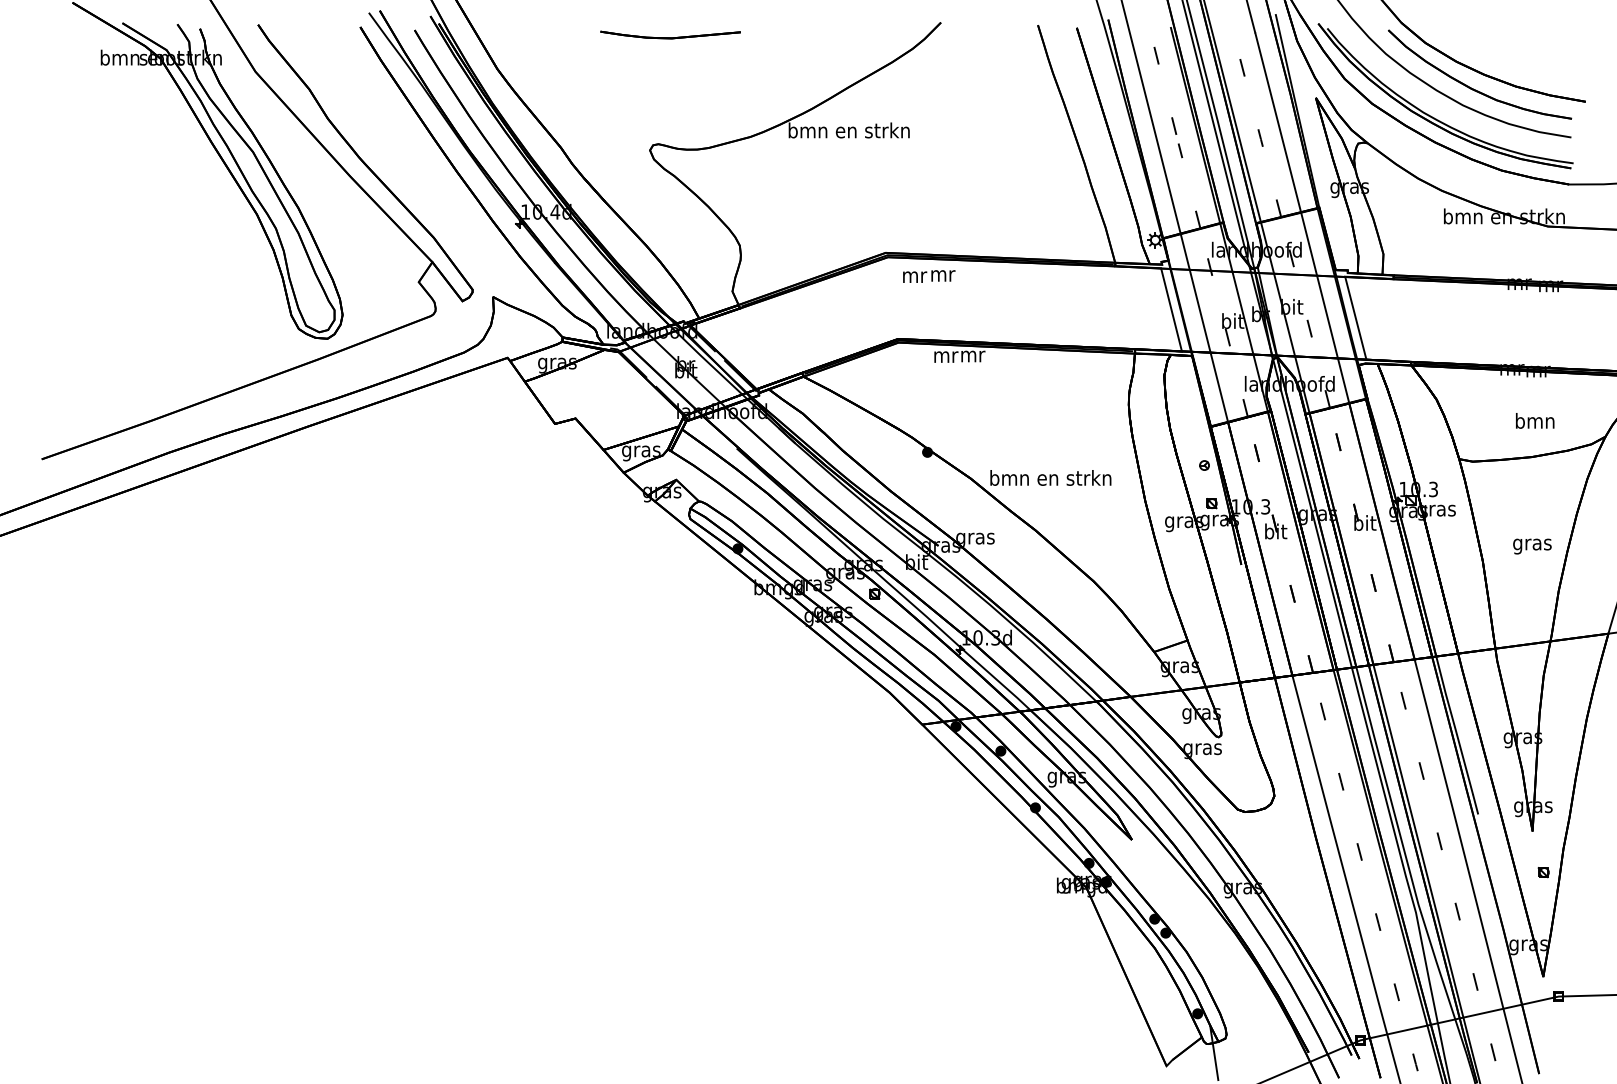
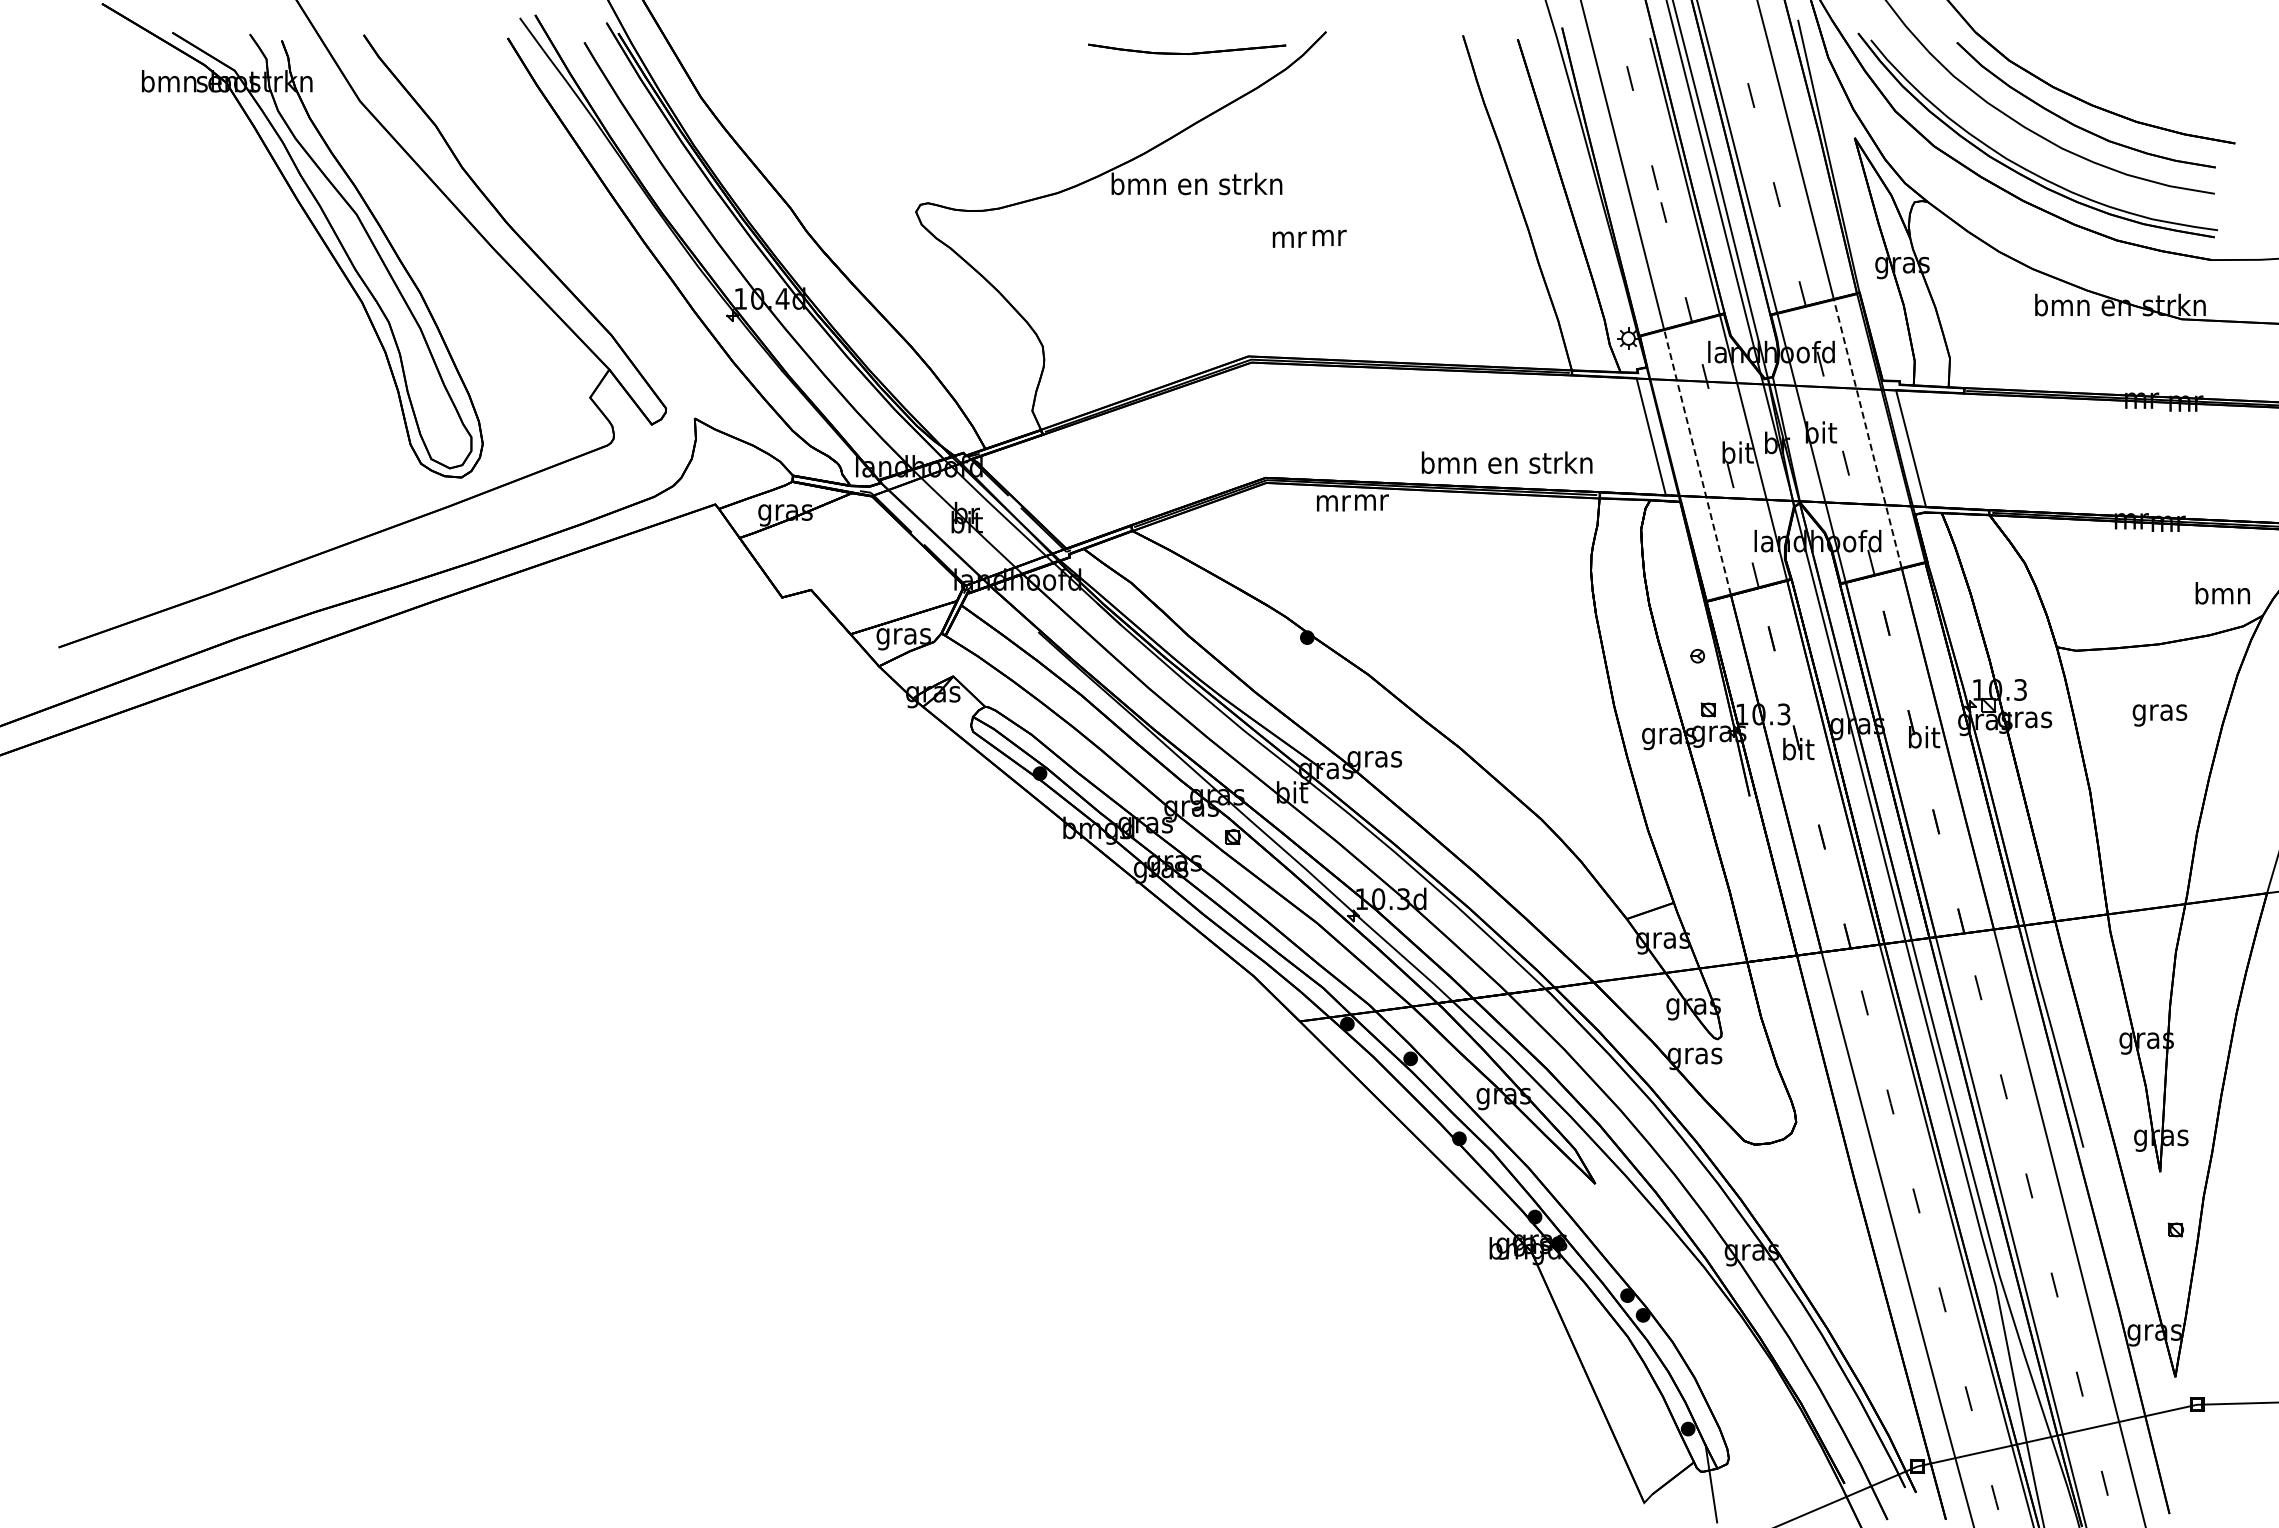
part: (670, 35) -> (1187, 49), moved
text: (929, 276) -> (1309, 238), moved
line: (1324, 307) -> (1867, 433), solid -> dashed
line: (1204, 327) -> (1697, 461), solid -> dashed
text: (1534, 421) -> (2222, 593), moved
text: (1050, 477) -> (1506, 462), moved
text: (1532, 546) -> (2159, 715), moved

